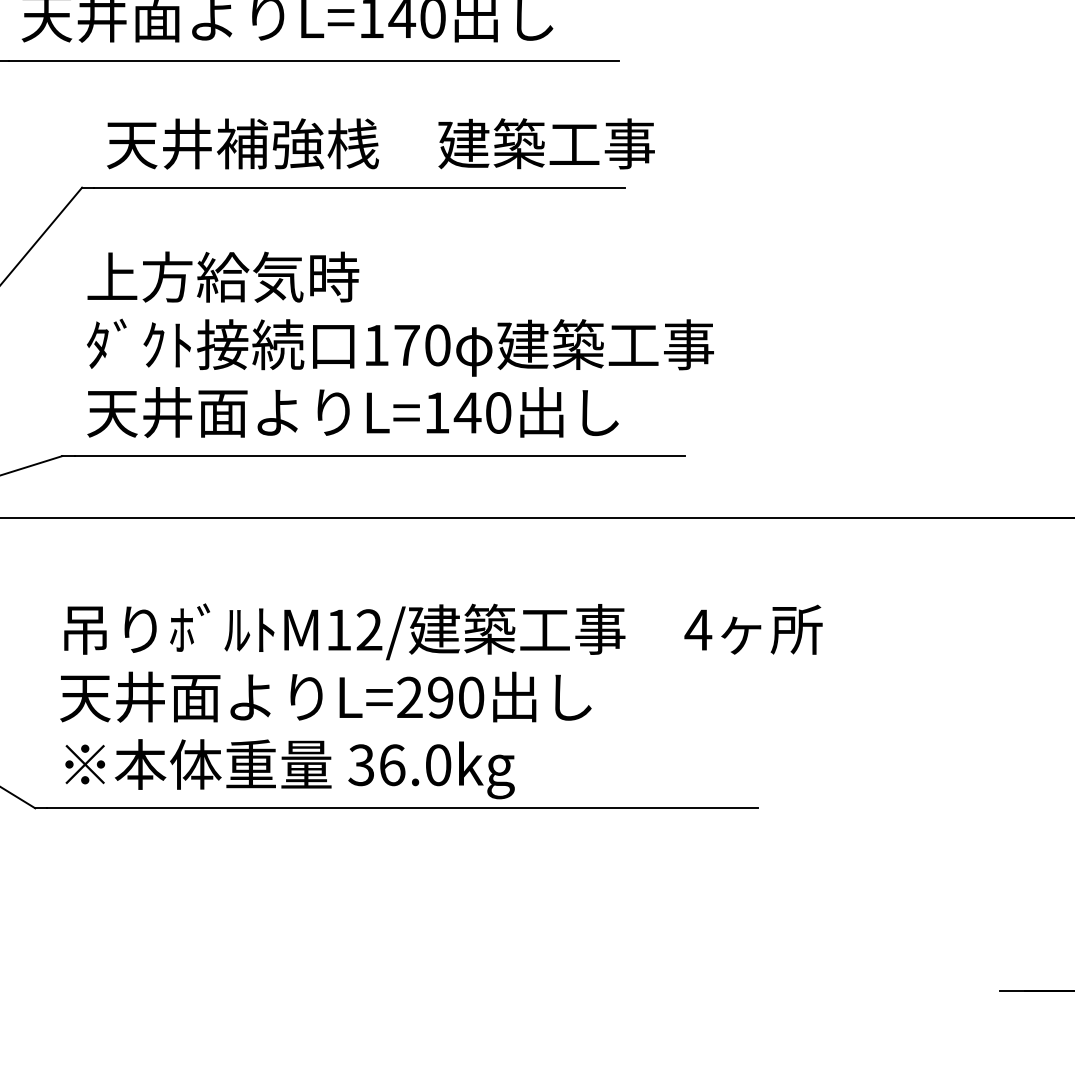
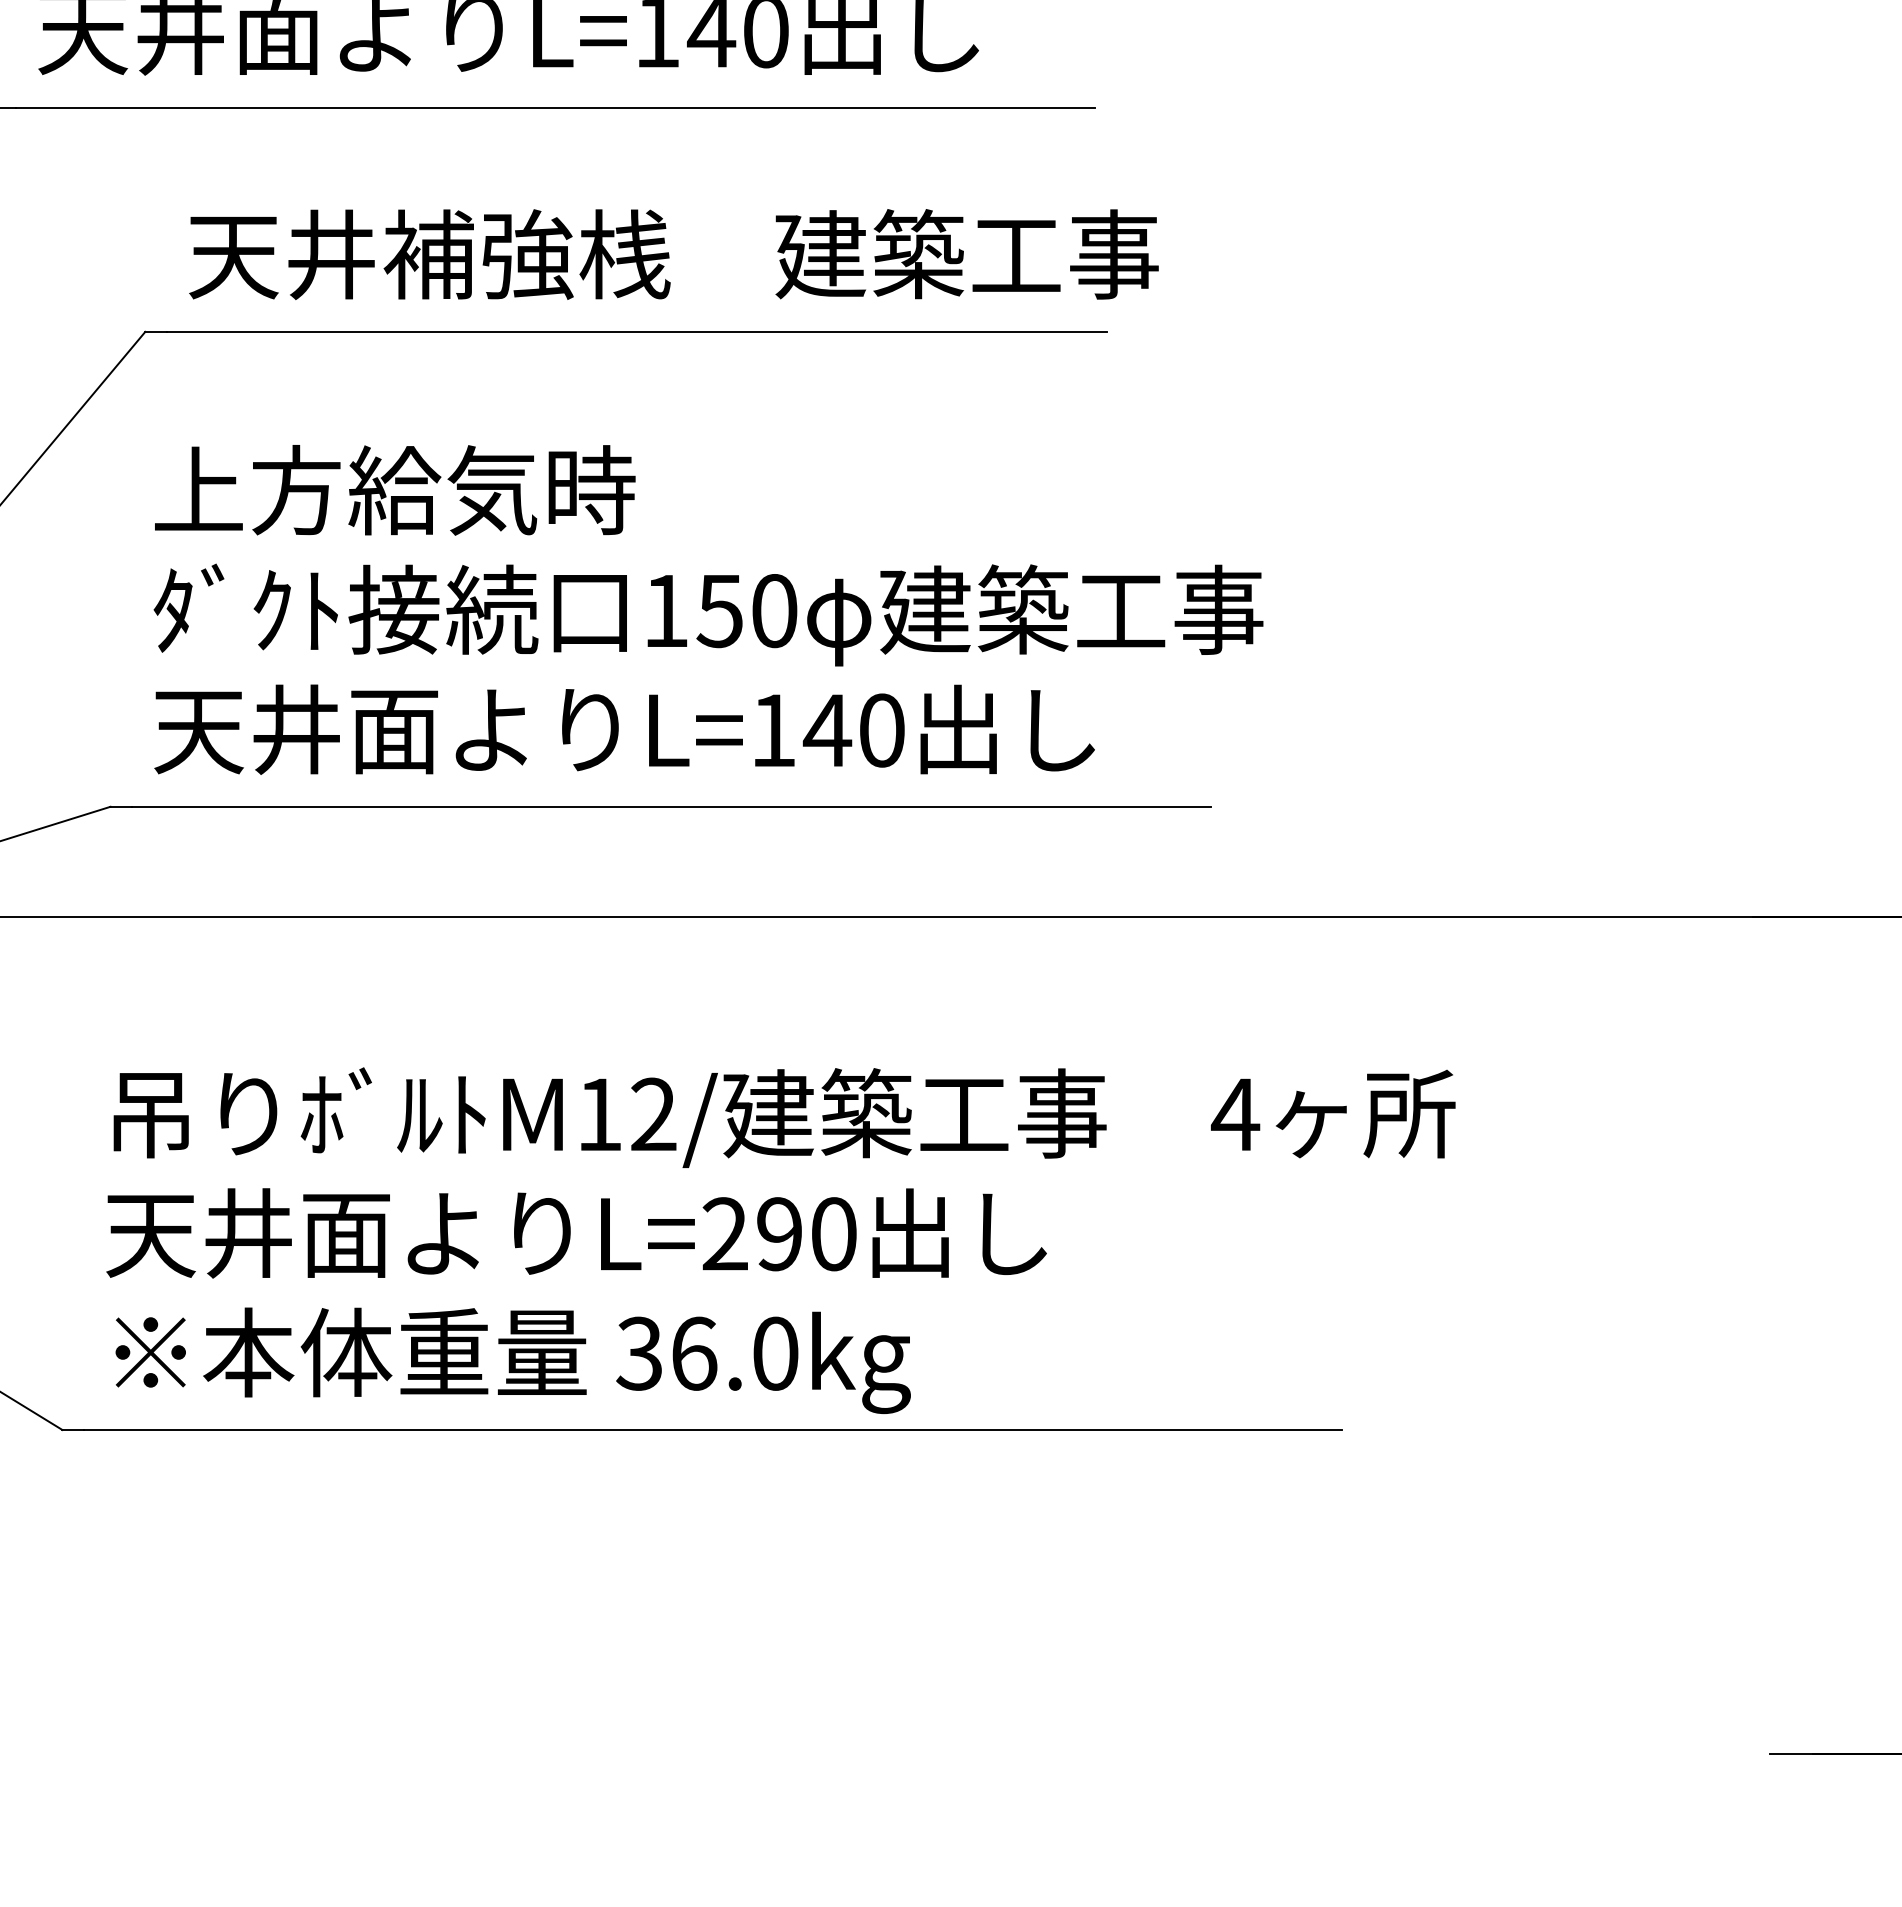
text: (406, 345) -> (719, 611), 170 -> 150

